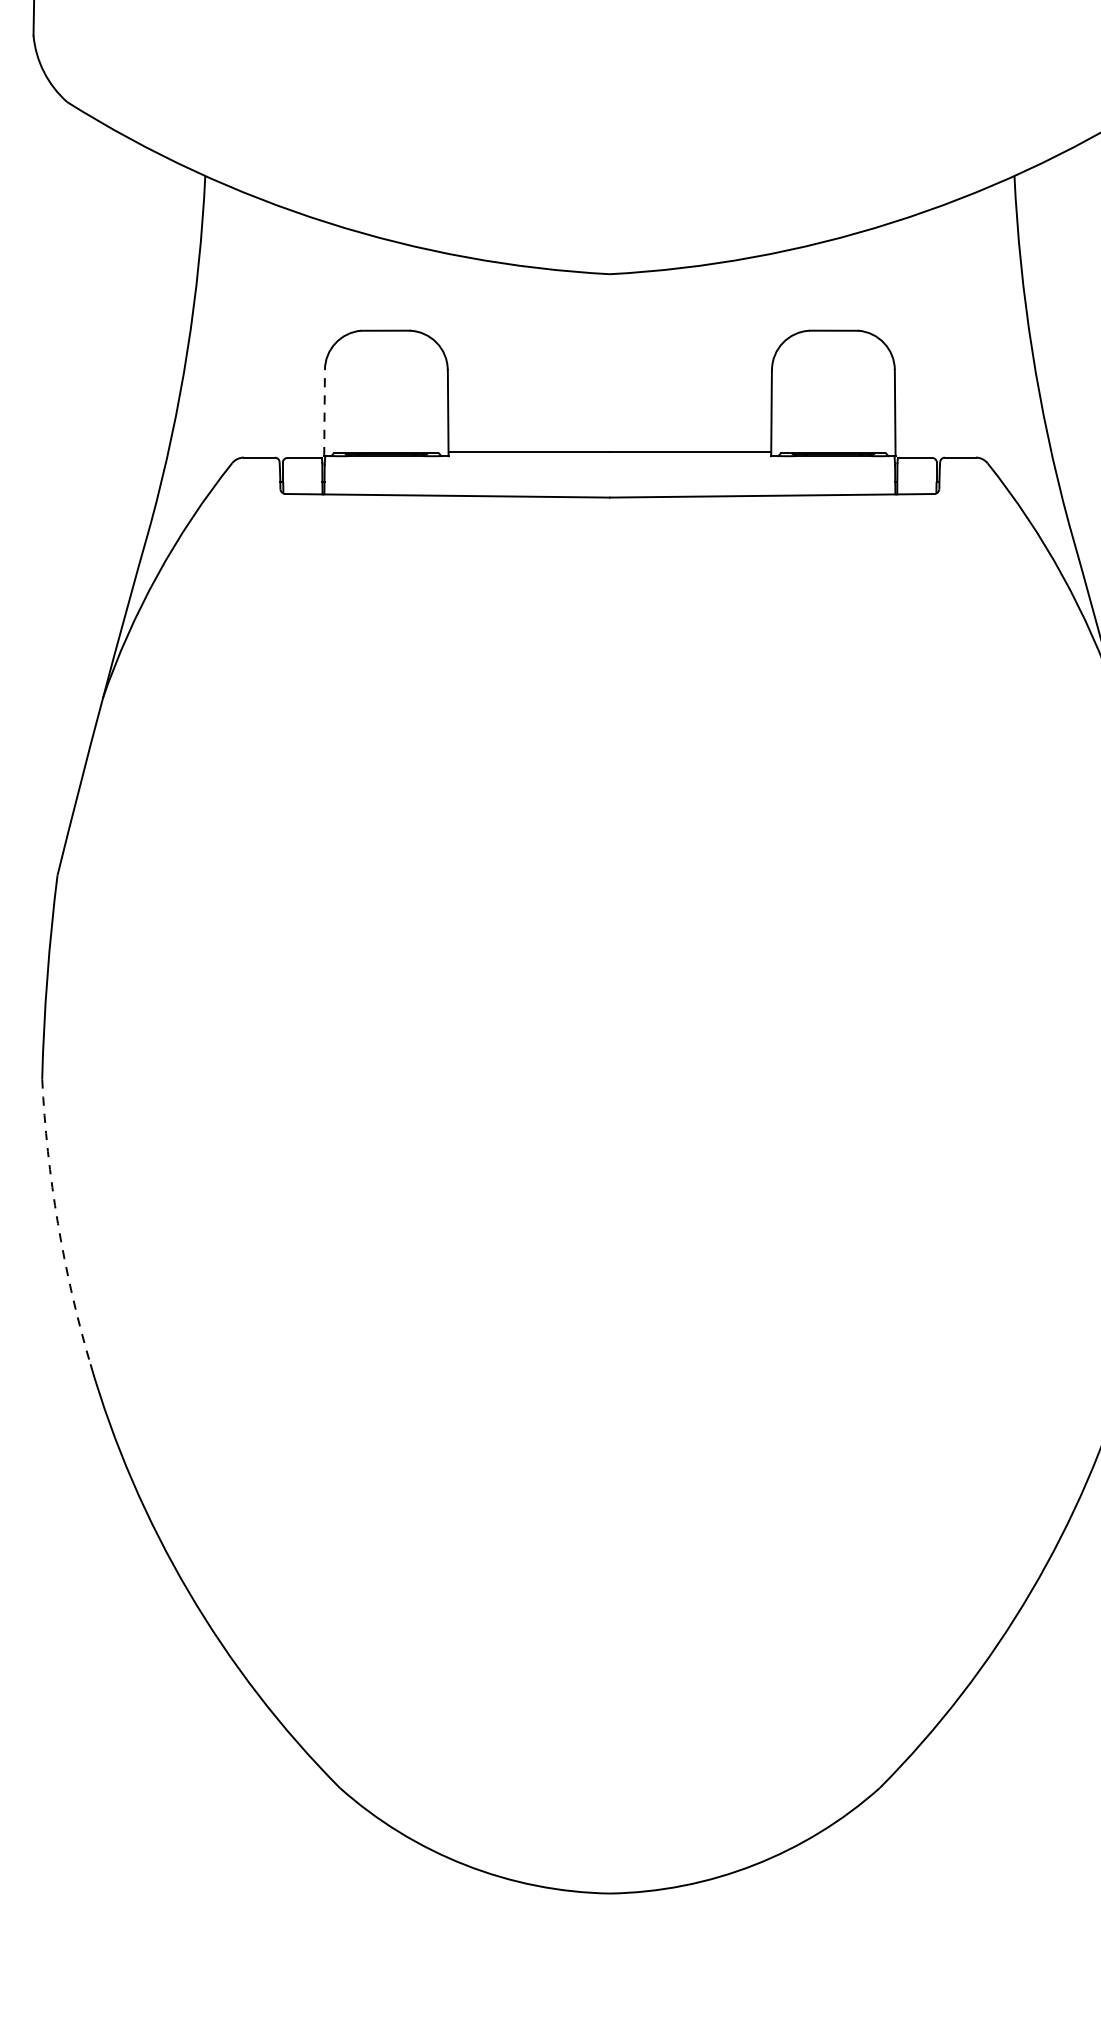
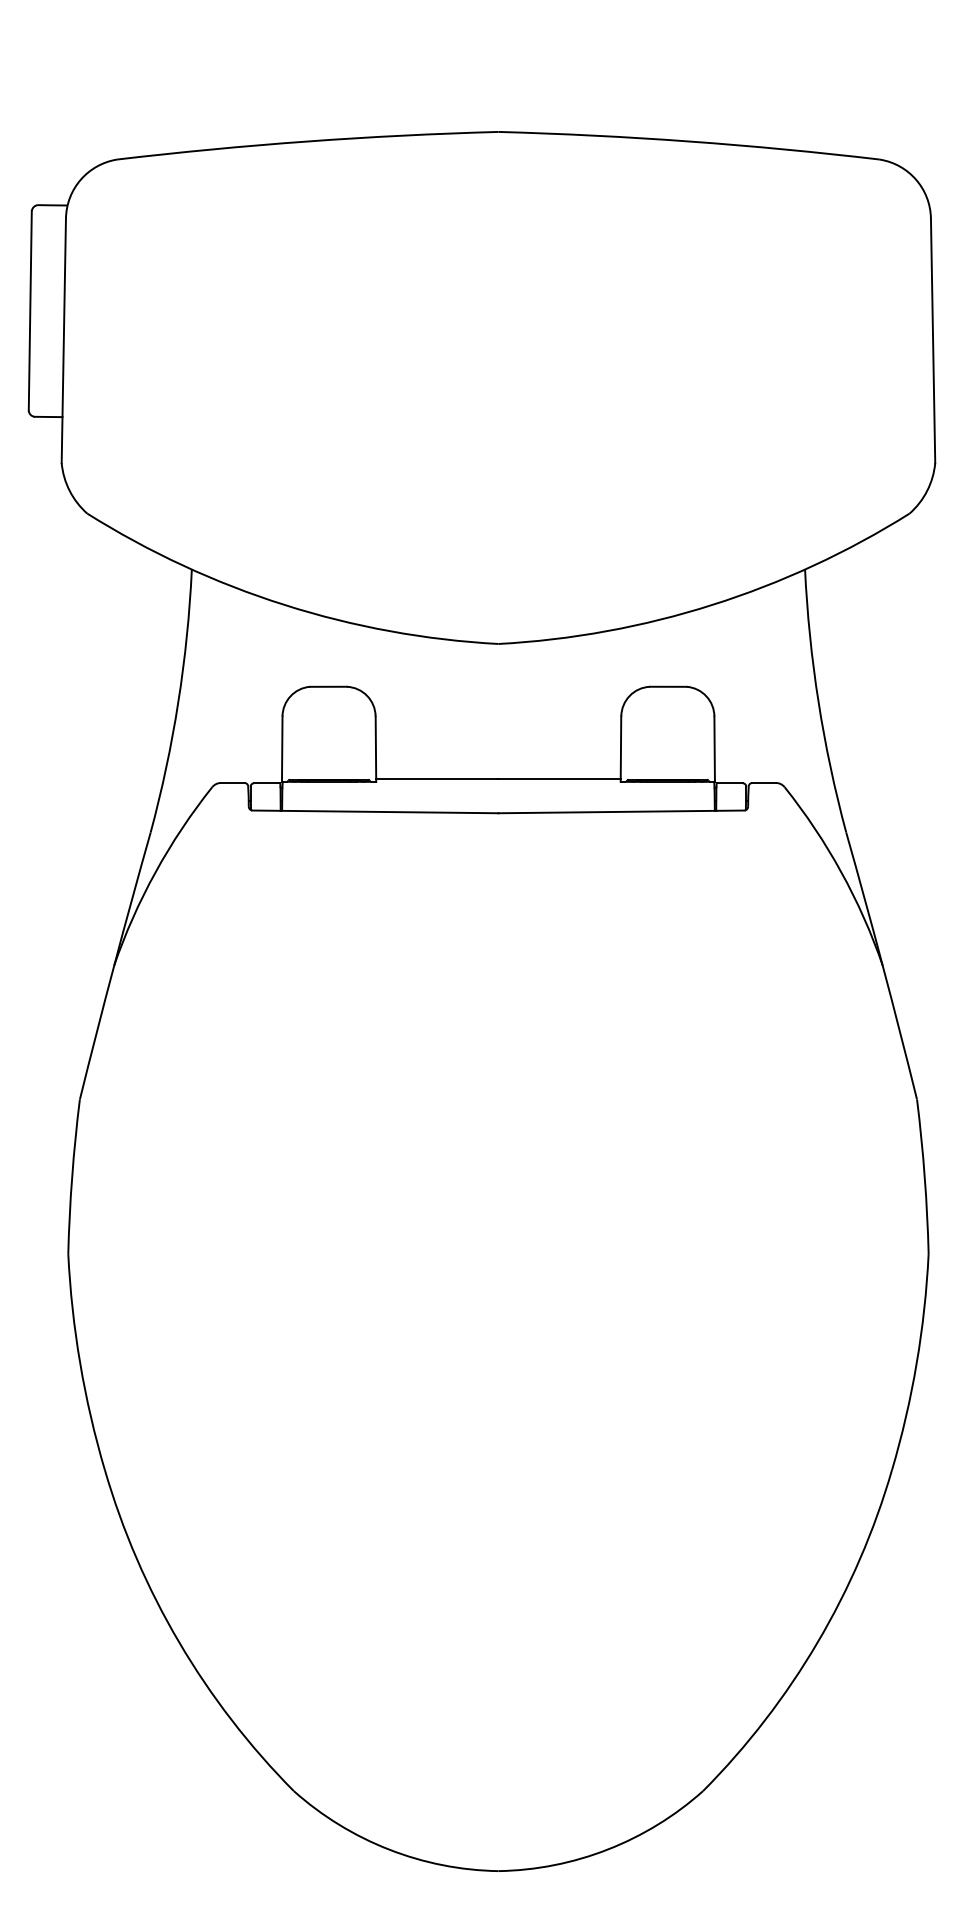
line: (324, 413) -> (282, 749), dashed -> solid
arc: (58, 1223) -> (80, 1363), dashed -> solid

